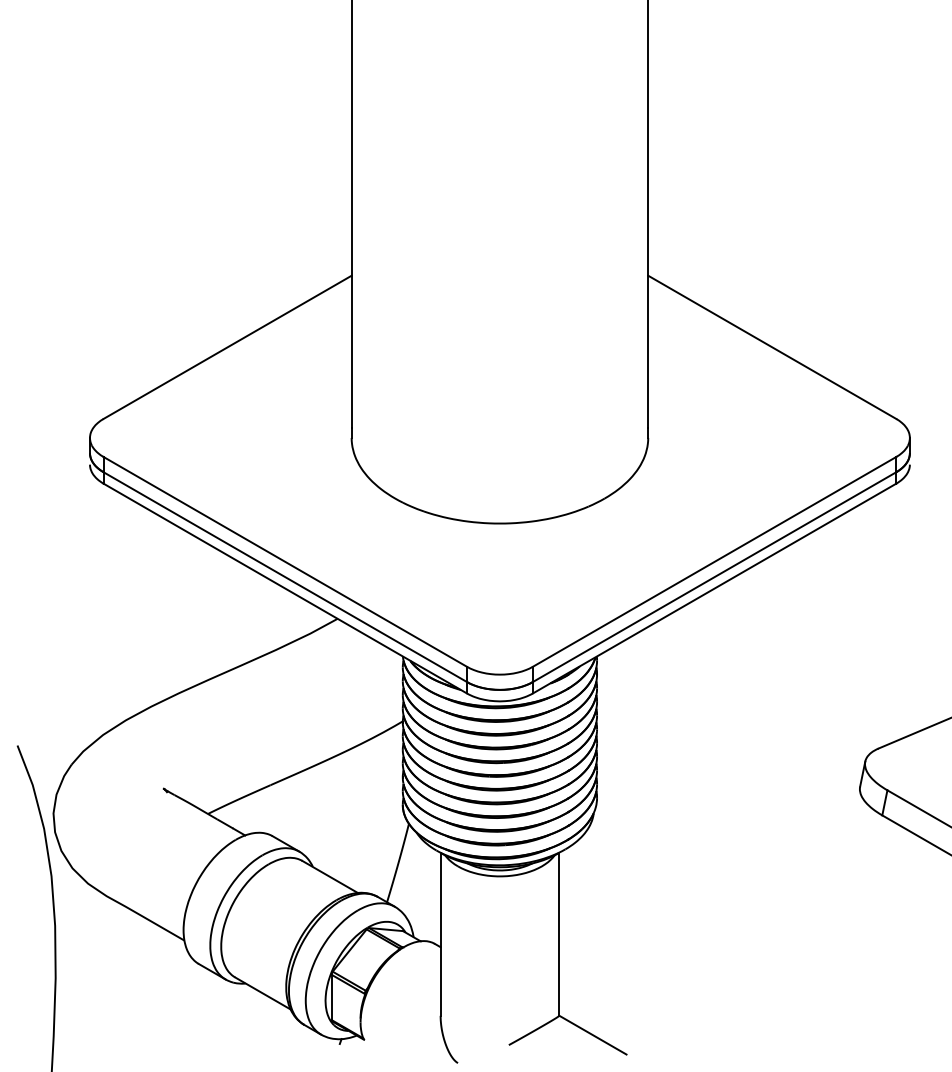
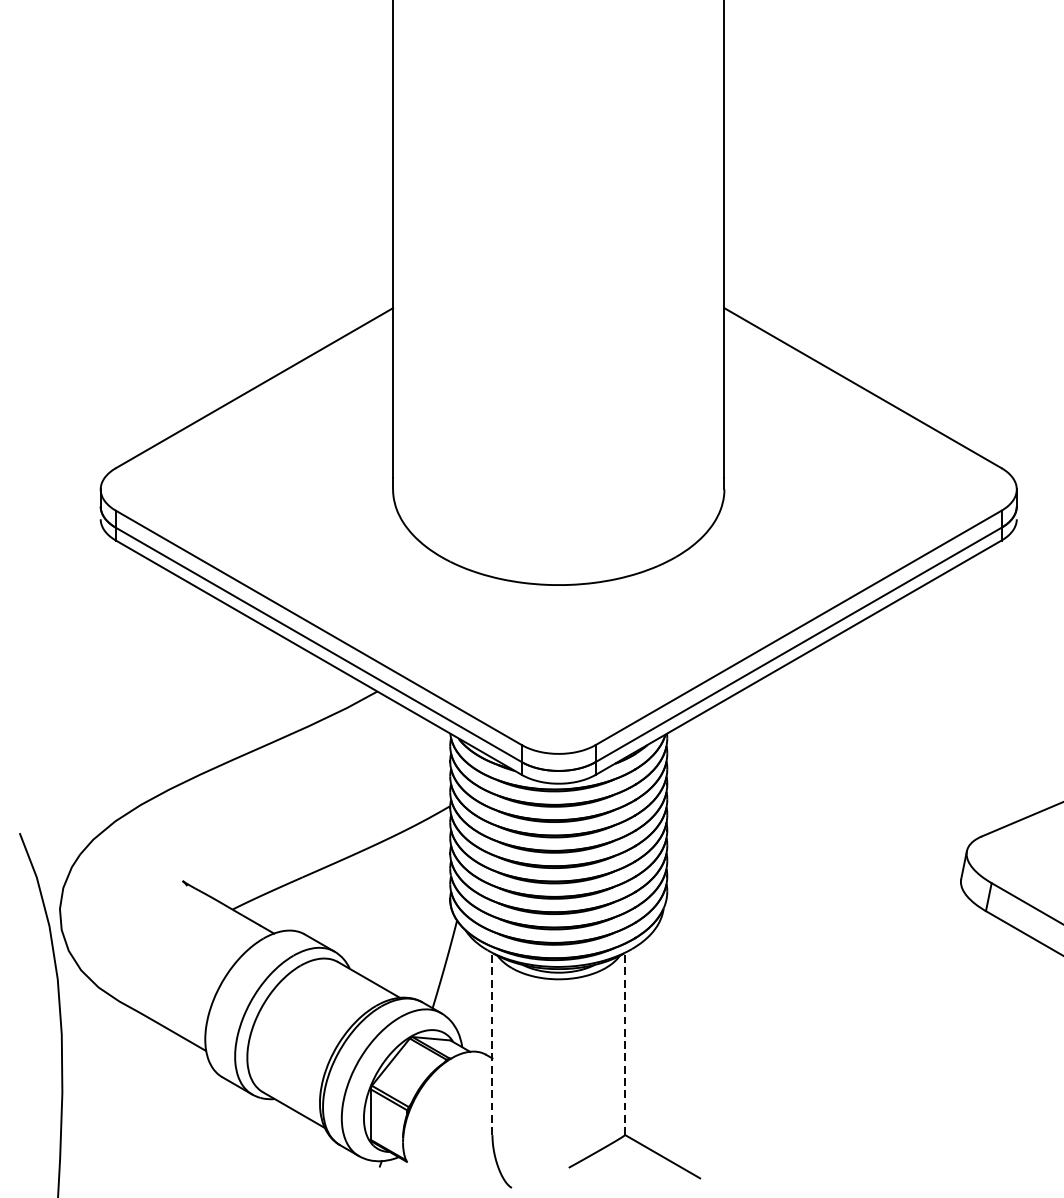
line: (440, 933) -> (492, 1043), solid -> dashed
line: (559, 933) -> (625, 1043), solid -> dashed

